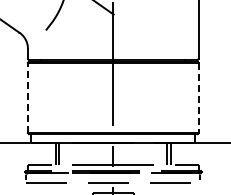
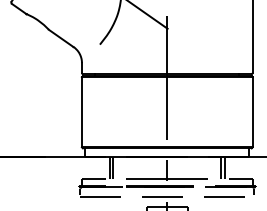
line: (27, 97) -> (81, 111), dashed -> solid
line: (198, 98) -> (252, 112), dashed -> solid

